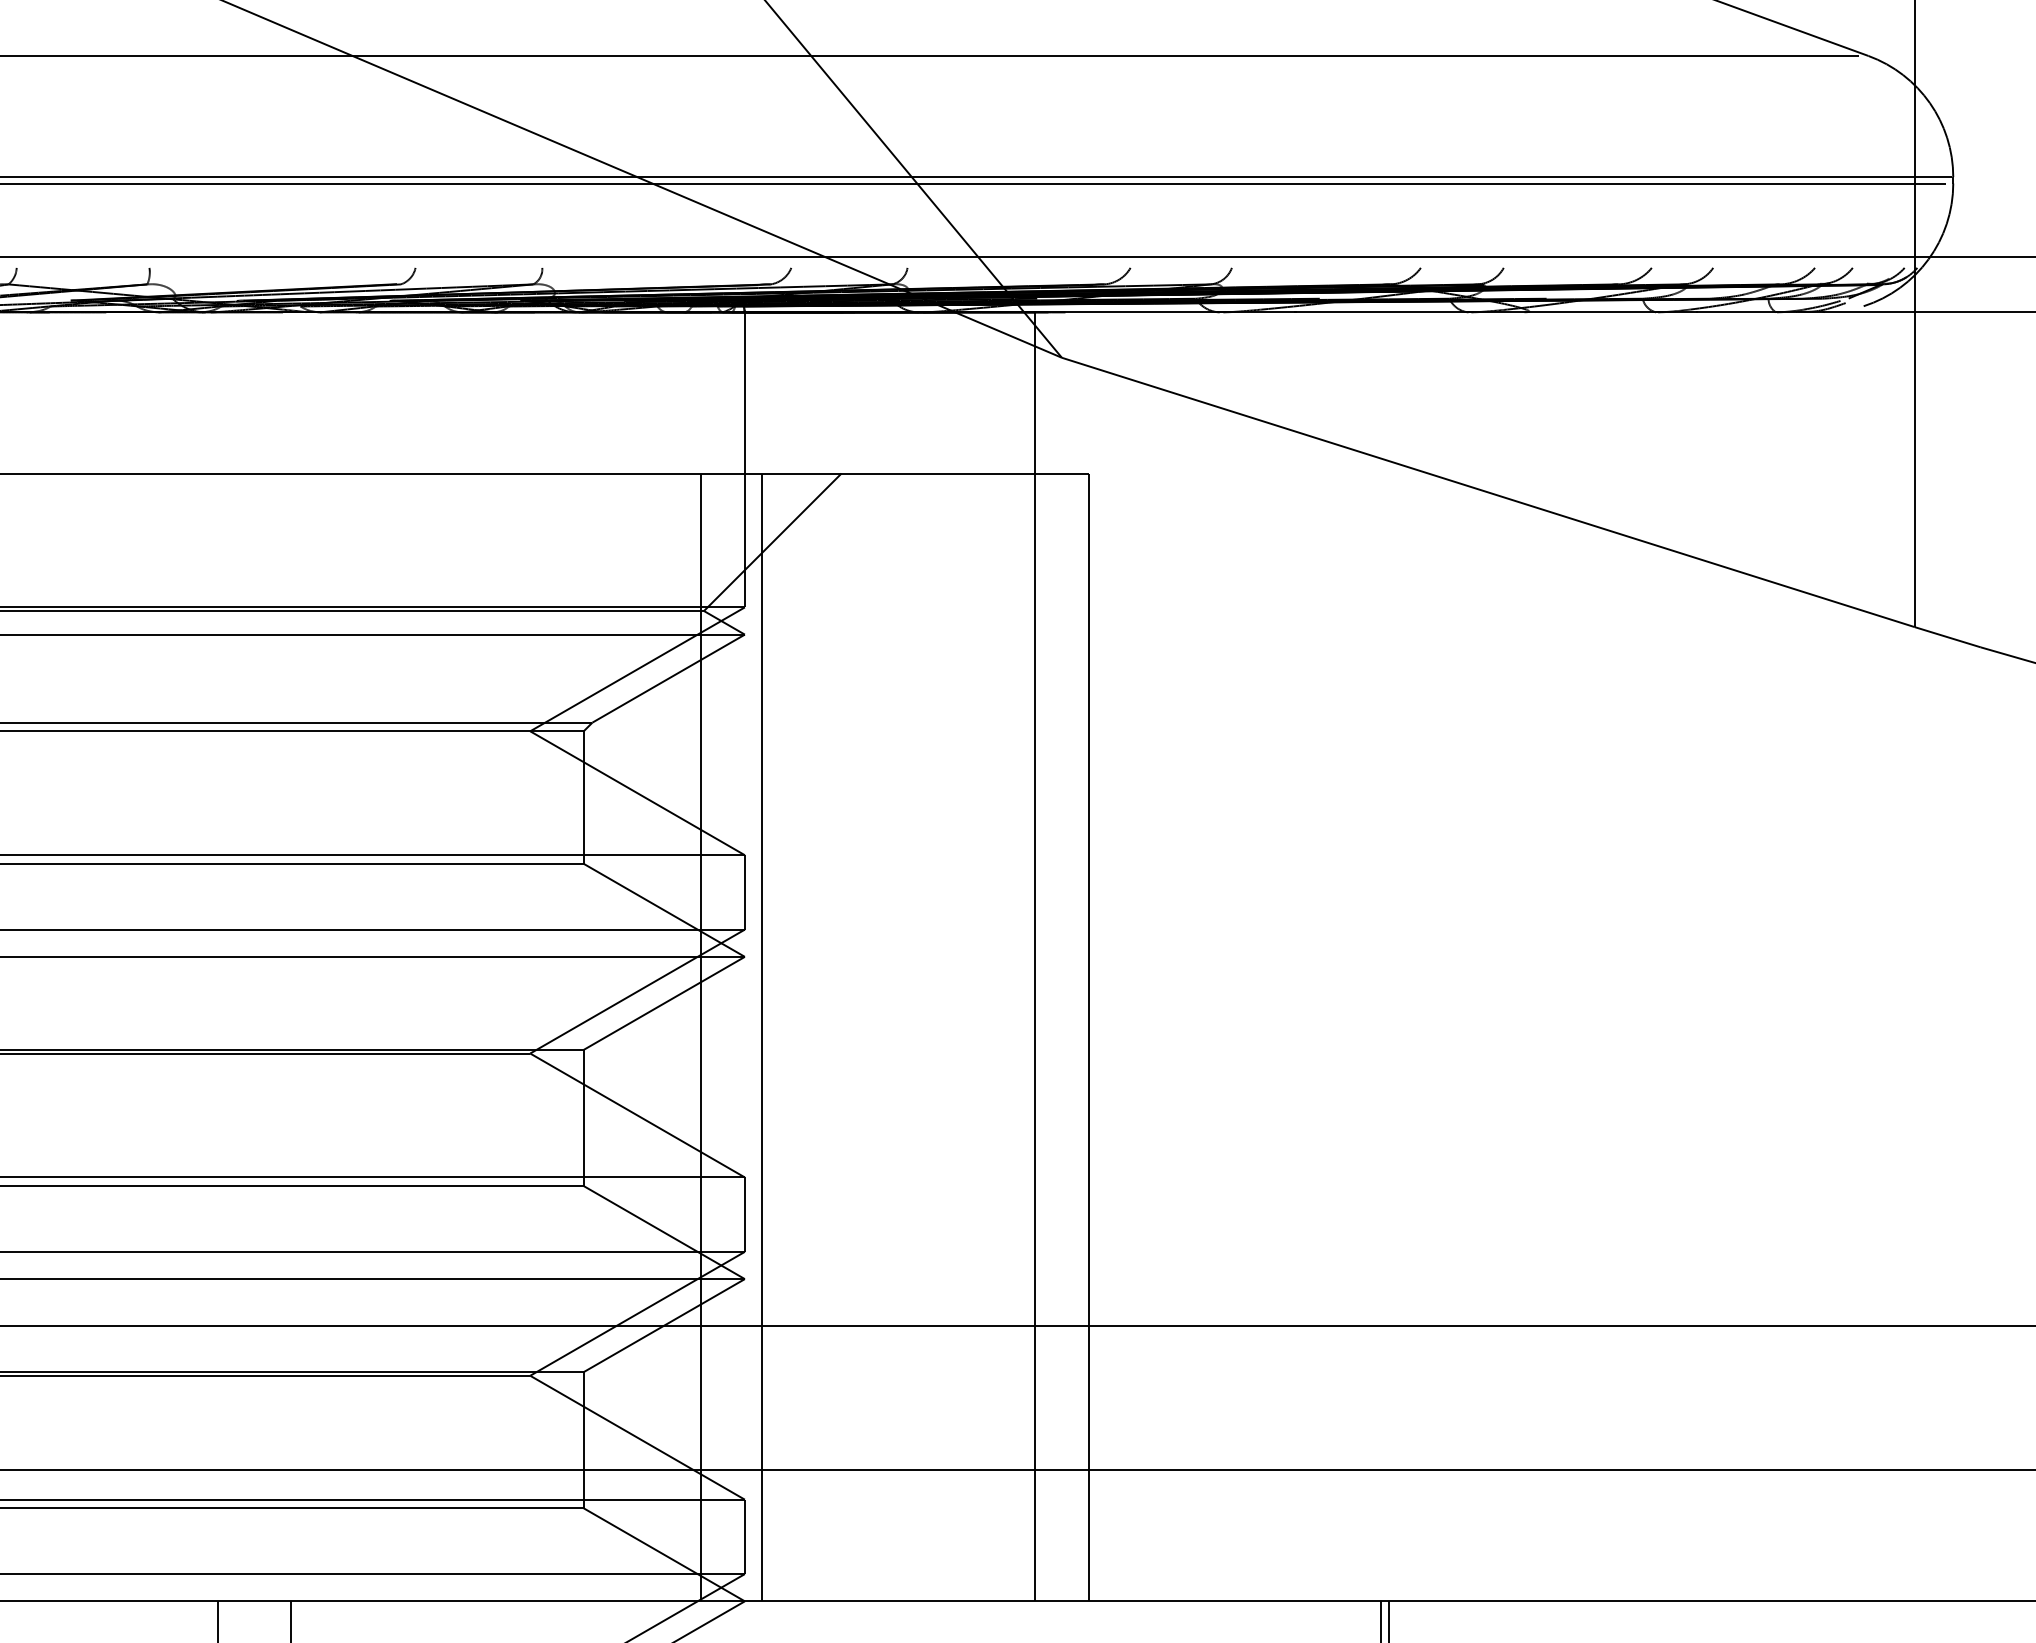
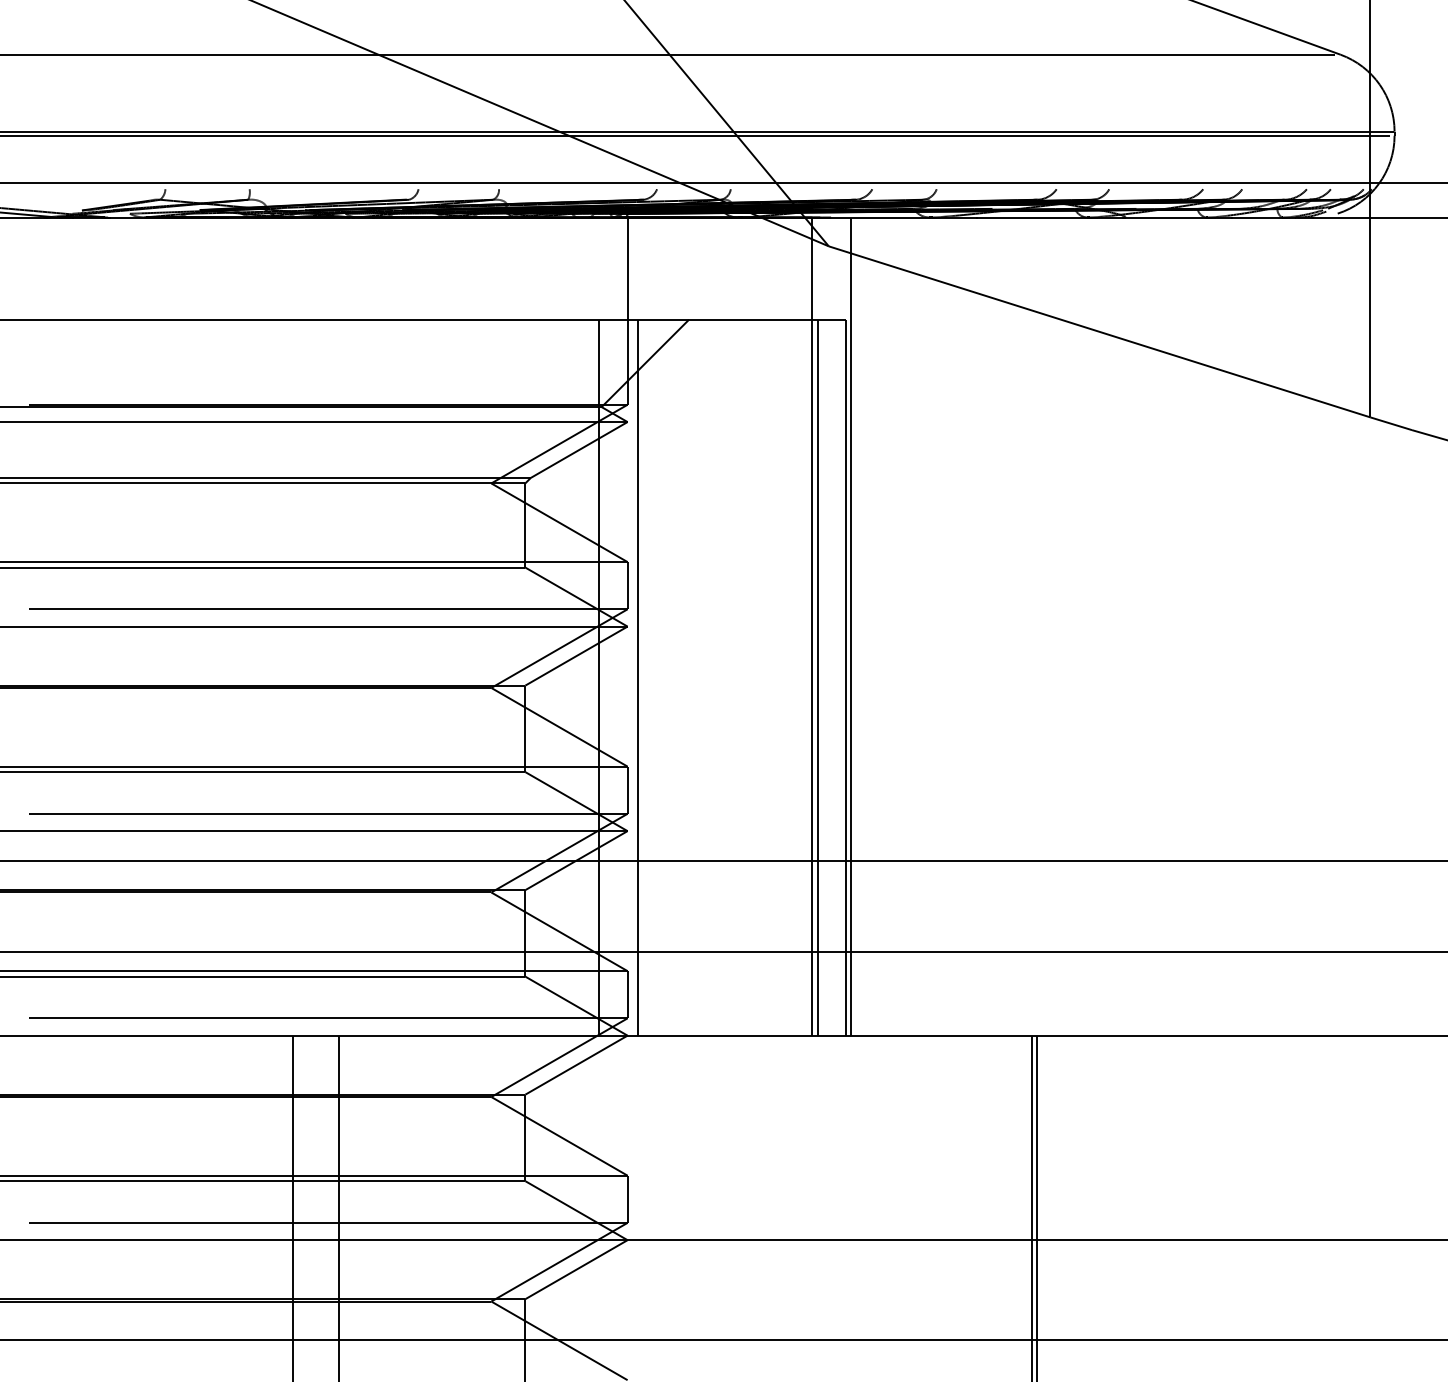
line: (1097, 956) -> (851, 626), added
line: (1044, 1037) -> (817, 677), added

